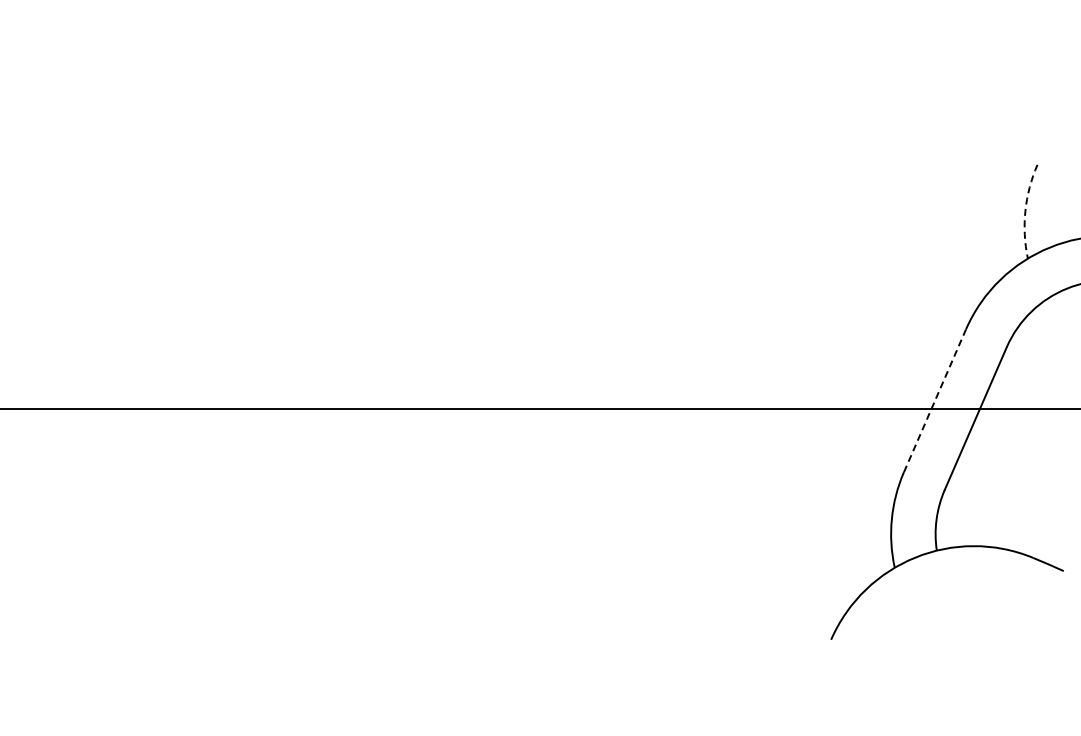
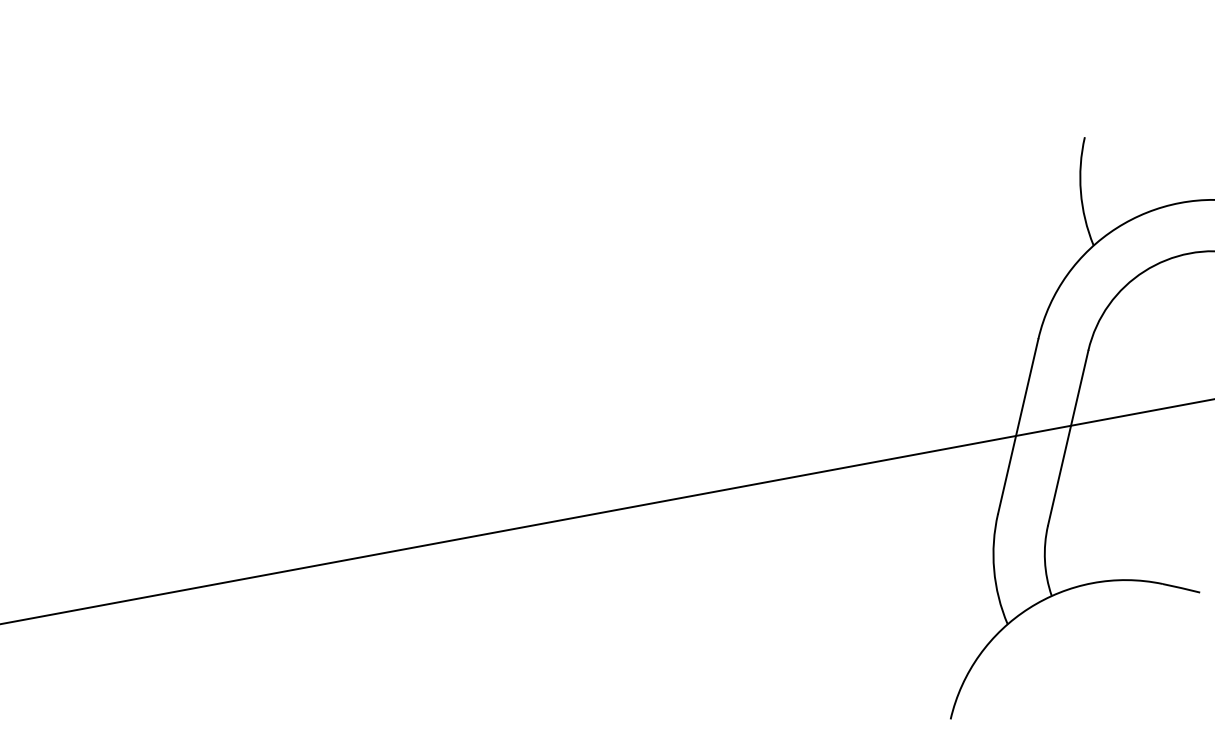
arc: (1025, 211) -> (1081, 192), dashed -> solid
line: (934, 400) -> (1017, 426), dashed -> solid

